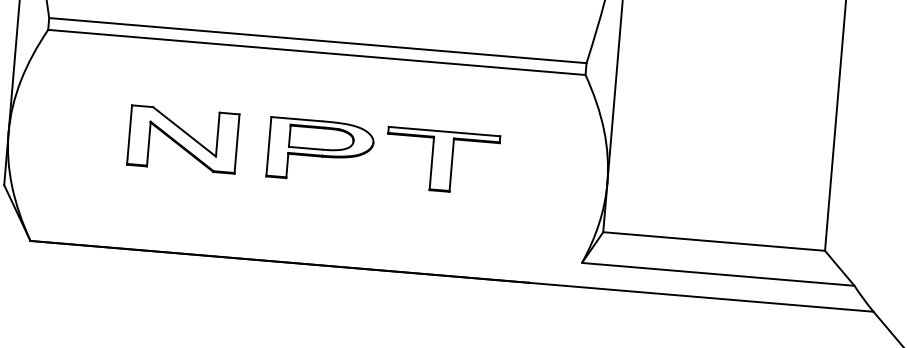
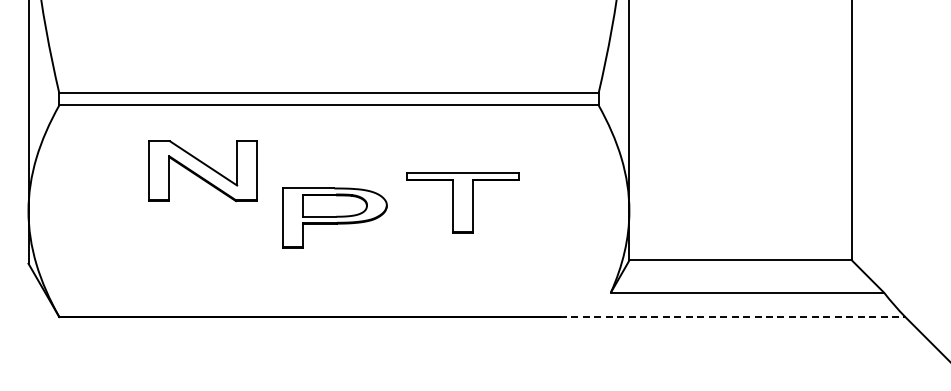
part: (182, 139) -> (202, 171), moved
part: (320, 150) -> (334, 217), moved
line: (701, 297) -> (732, 317), solid -> dashed

